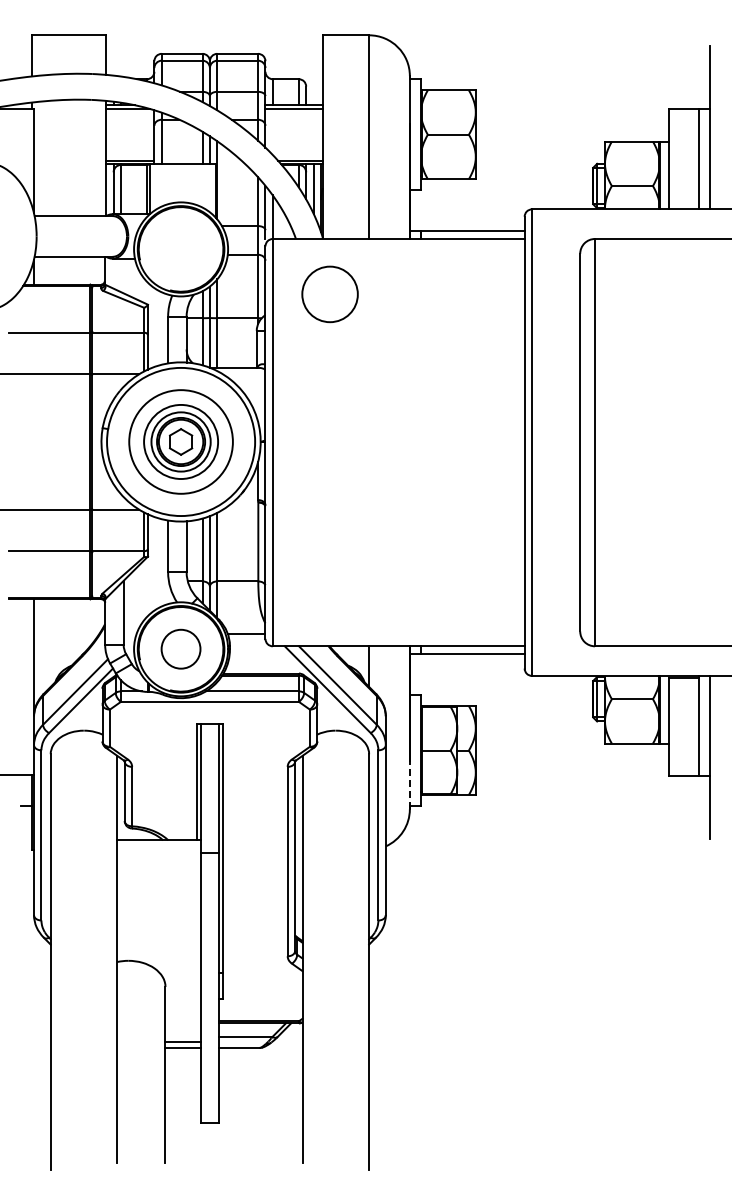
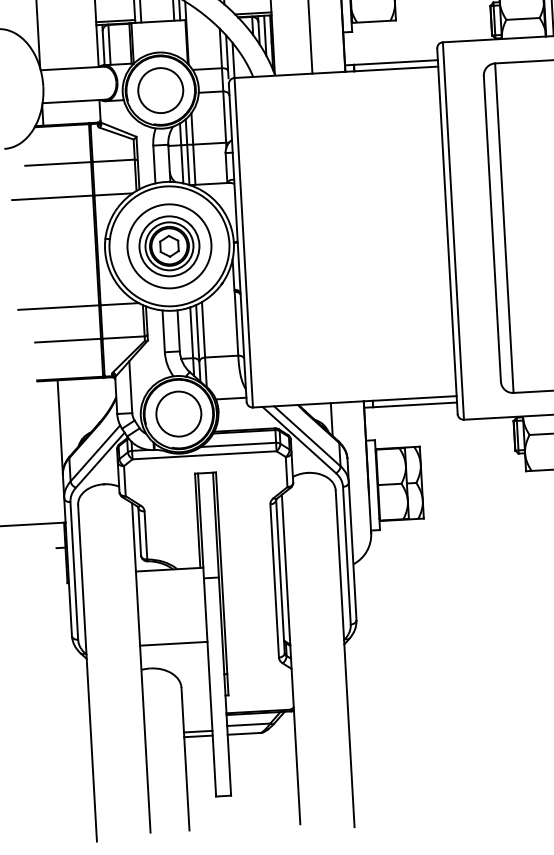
circle: (329, 294) -> (160, 90), moved
circle: (180, 648) -> (178, 413), size x1.43
line: (409, 784) -> (369, 513), dashed -> solid
line: (158, 932) -> (173, 644), added

